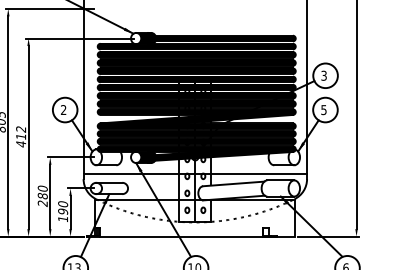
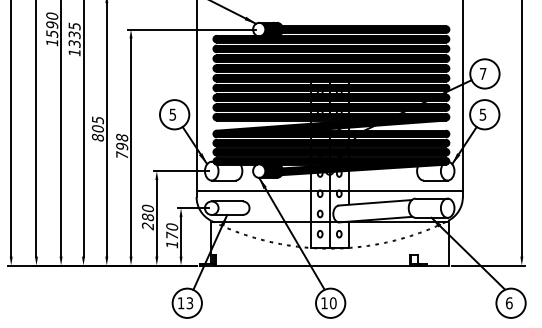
text: (323, 75) -> (482, 73), 3 -> 7
text: (63, 109) -> (172, 114), 2 -> 5
text: (21, 136) -> (122, 146), 412 -> 798
text: (63, 211) -> (172, 235), 190 -> 170

